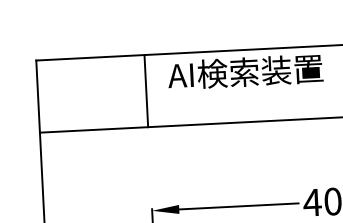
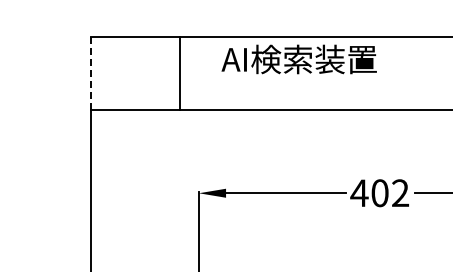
line: (146, 91) -> (180, 73), moved
line: (37, 95) -> (90, 72), solid -> dashed

